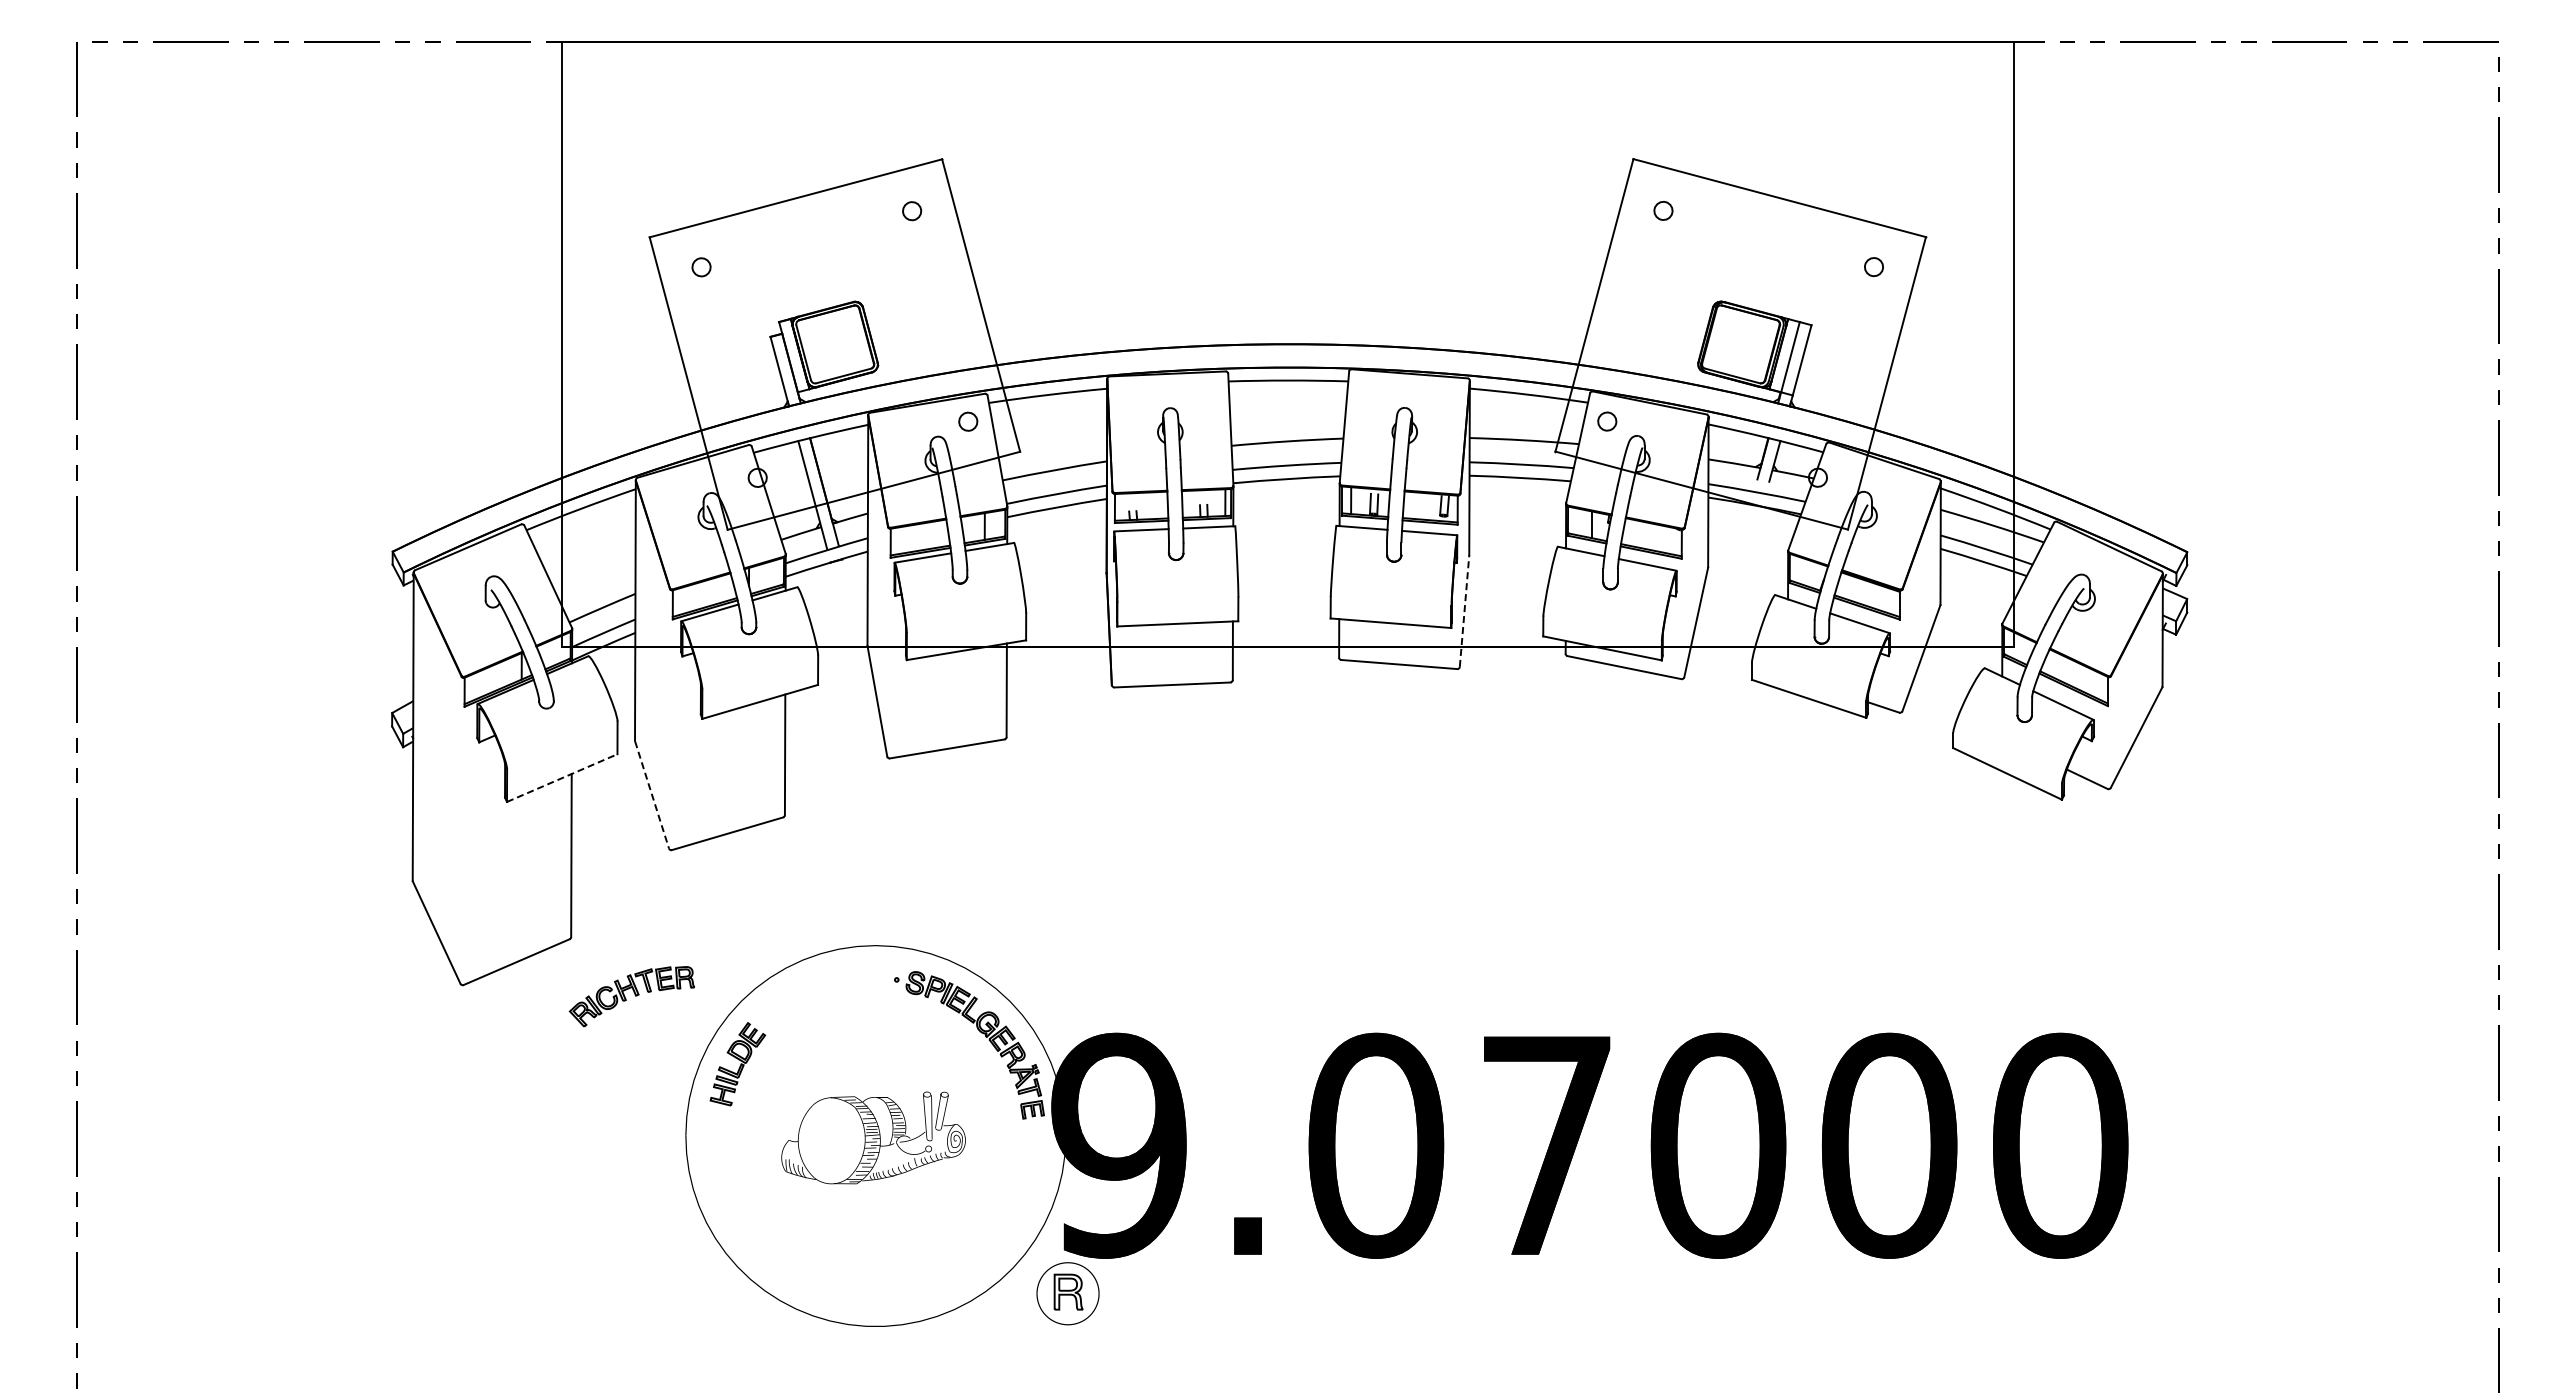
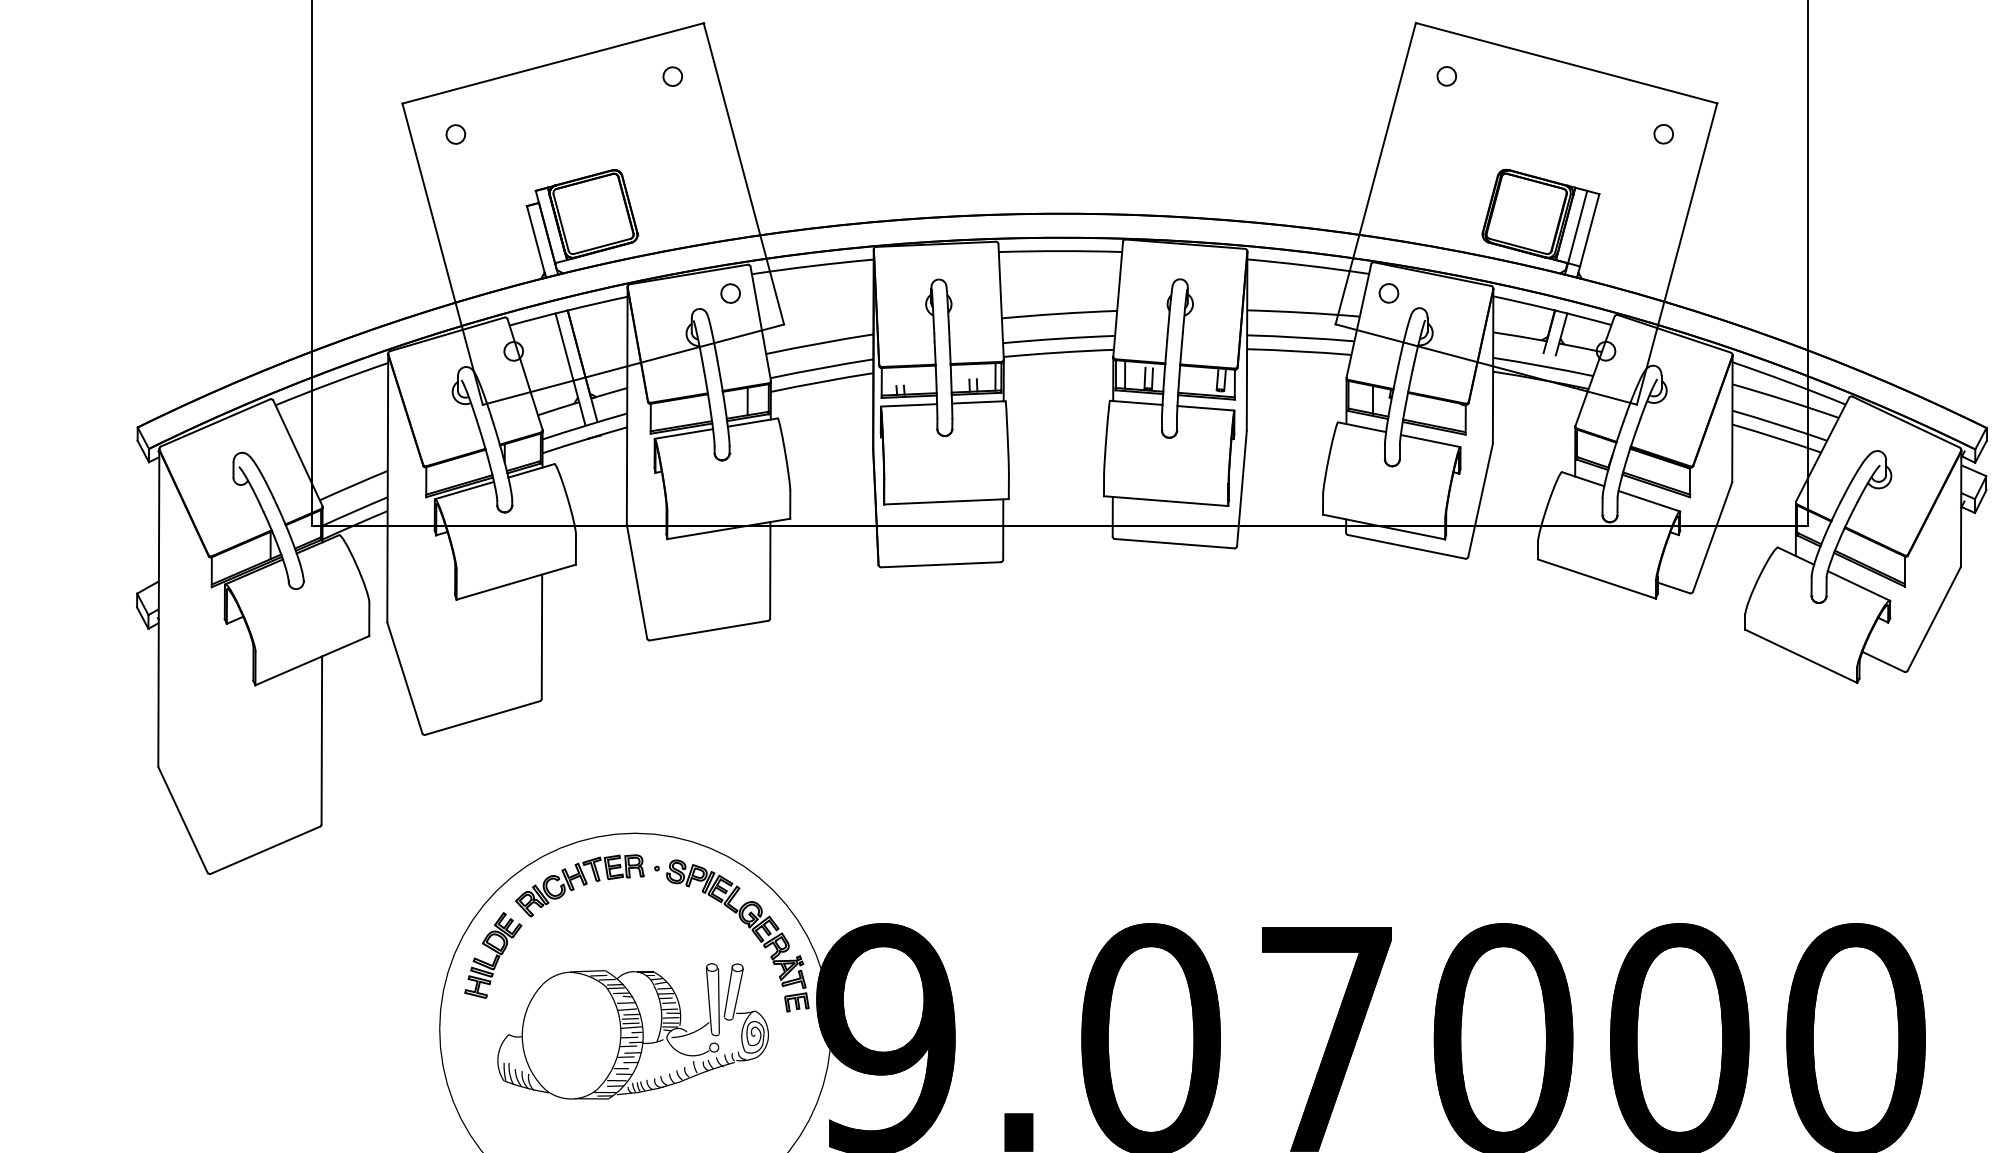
line: (1464, 610) -> (1241, 488), dashed -> solid
line: (562, 777) -> (312, 660), dashed -> solid
line: (652, 795) -> (405, 678), dashed -> solid
part: (631, 996) -> (579, 885), moved
part: (873, 1137) -> (633, 1030), size x1.43

